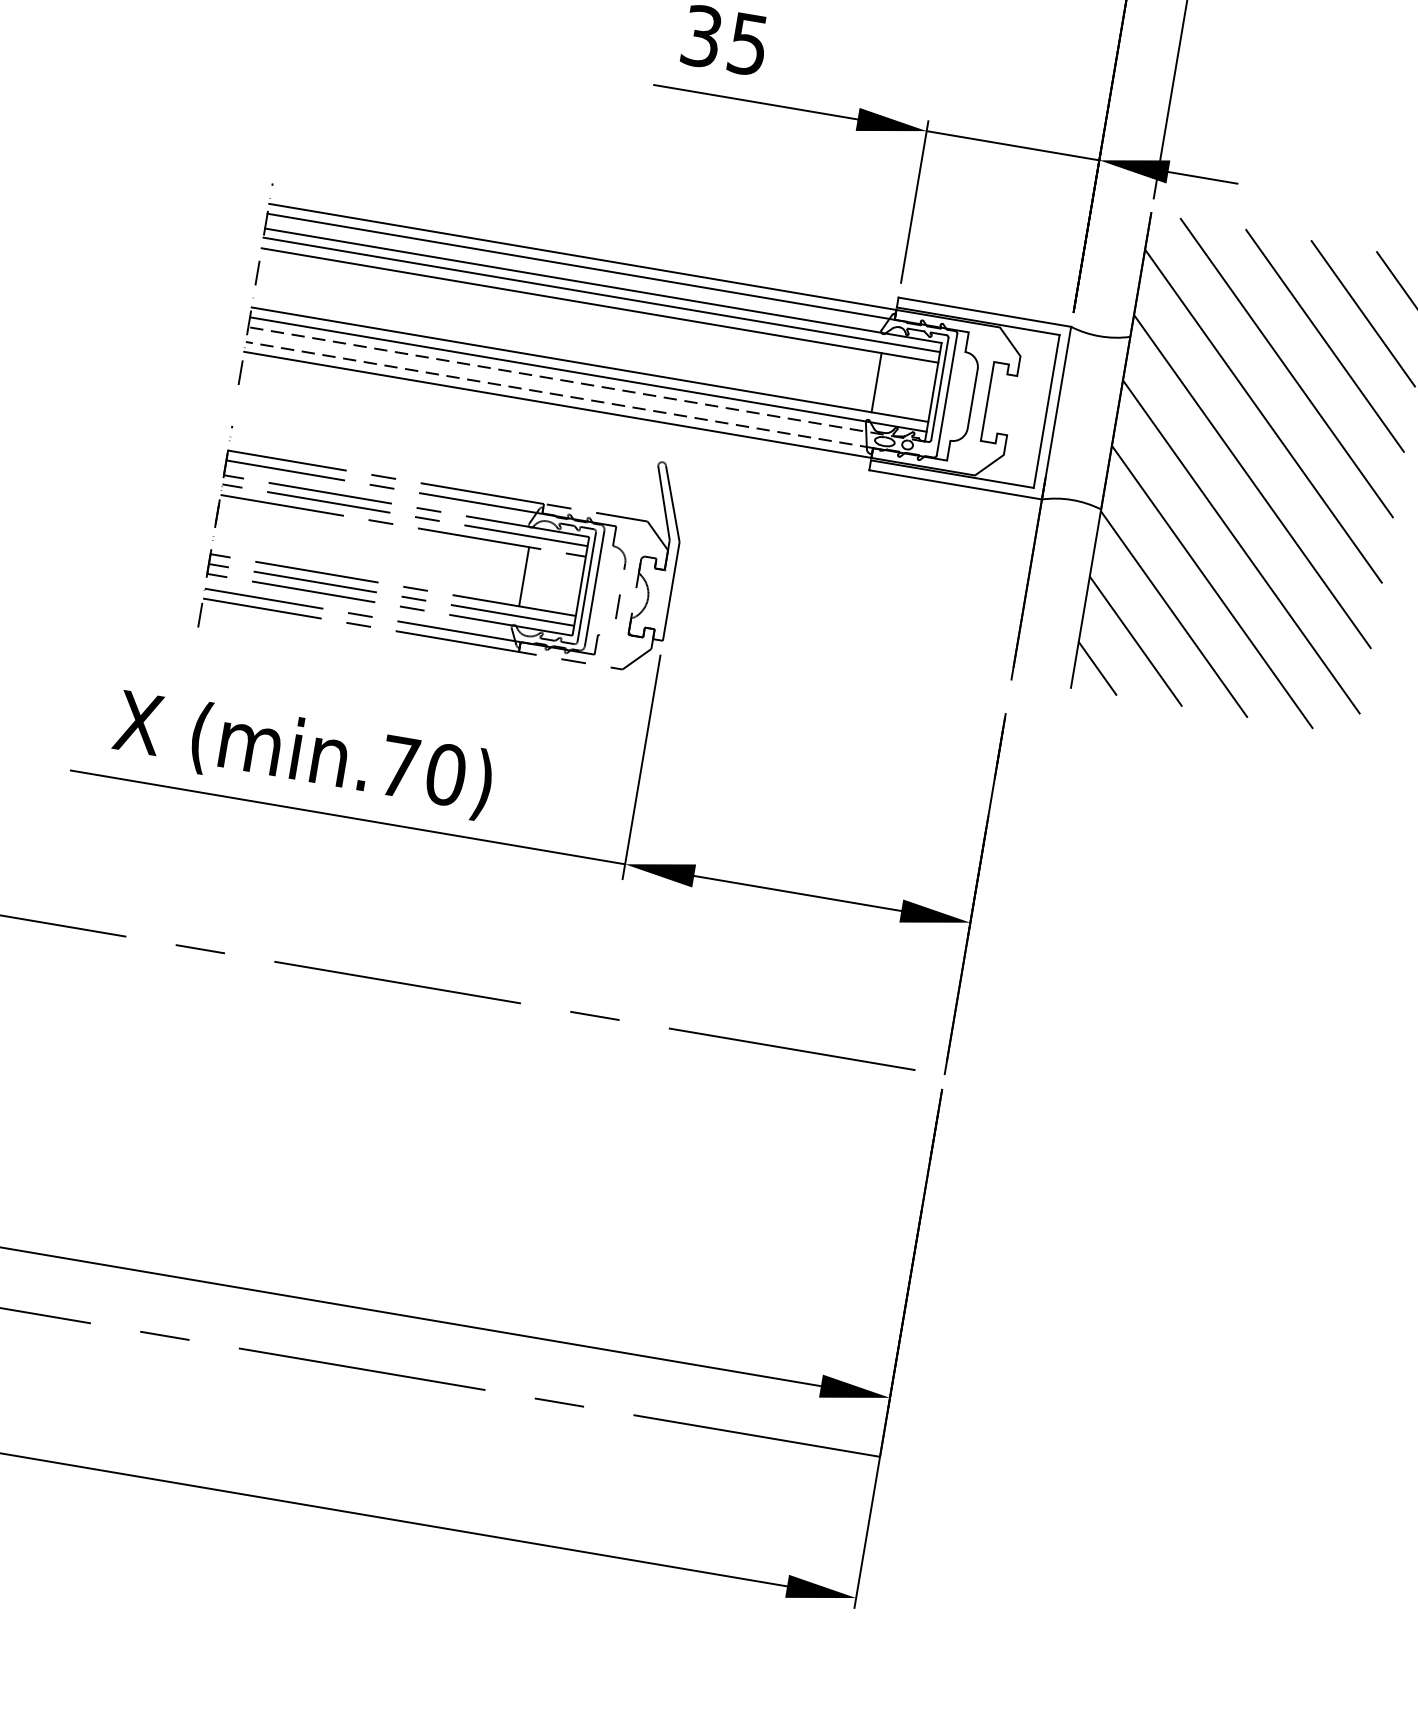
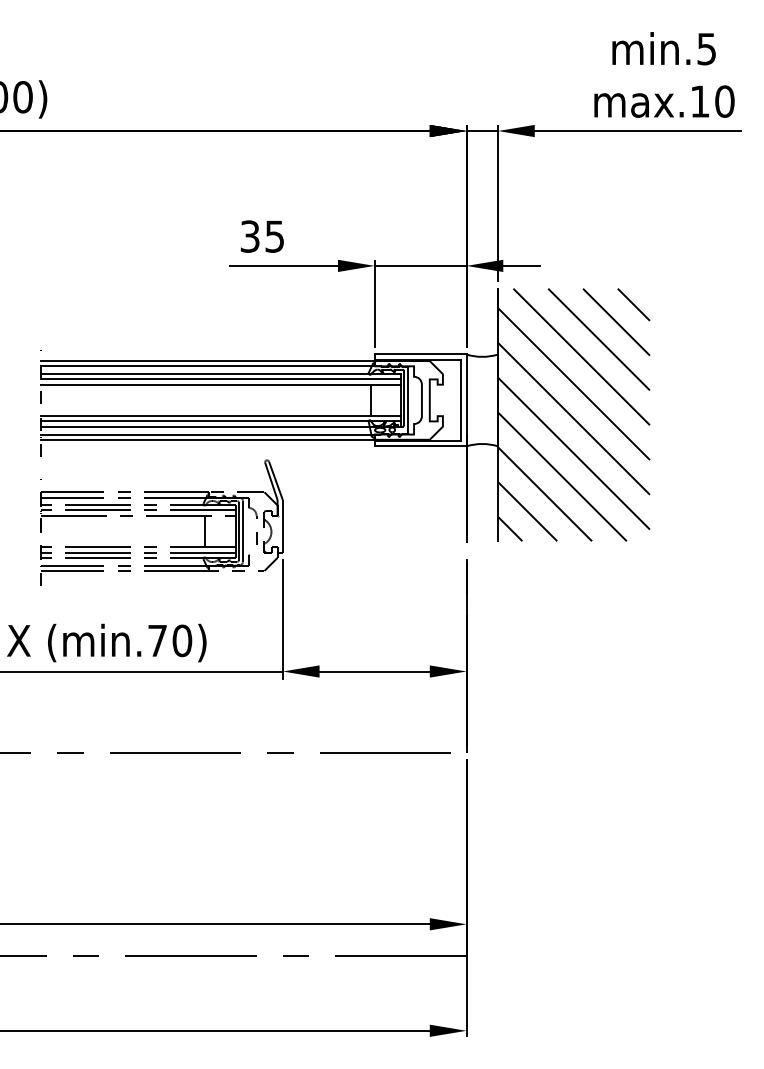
line: (585, 383) -> (220, 426), dashed -> solid
line: (558, 394) -> (207, 434), dashed -> solid

